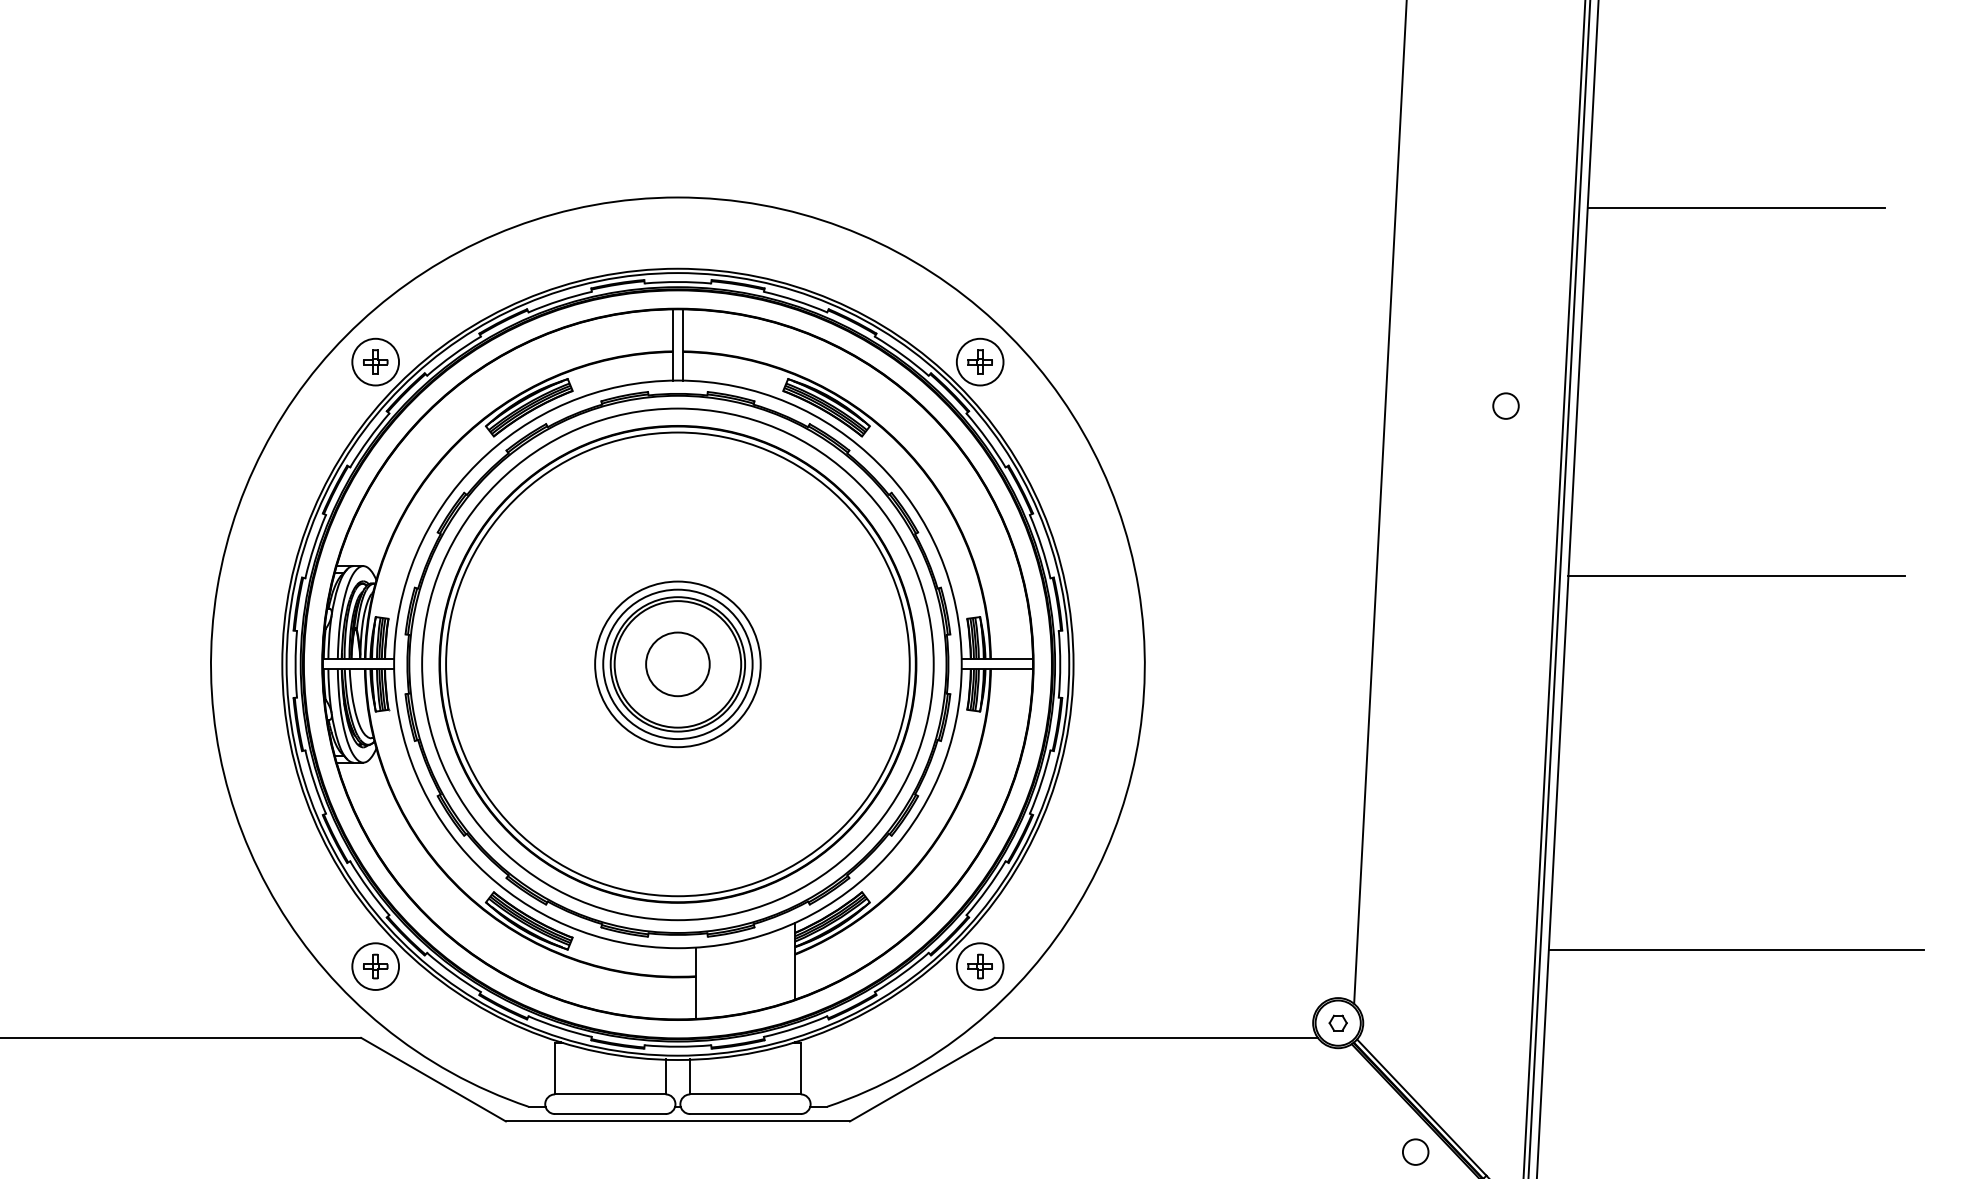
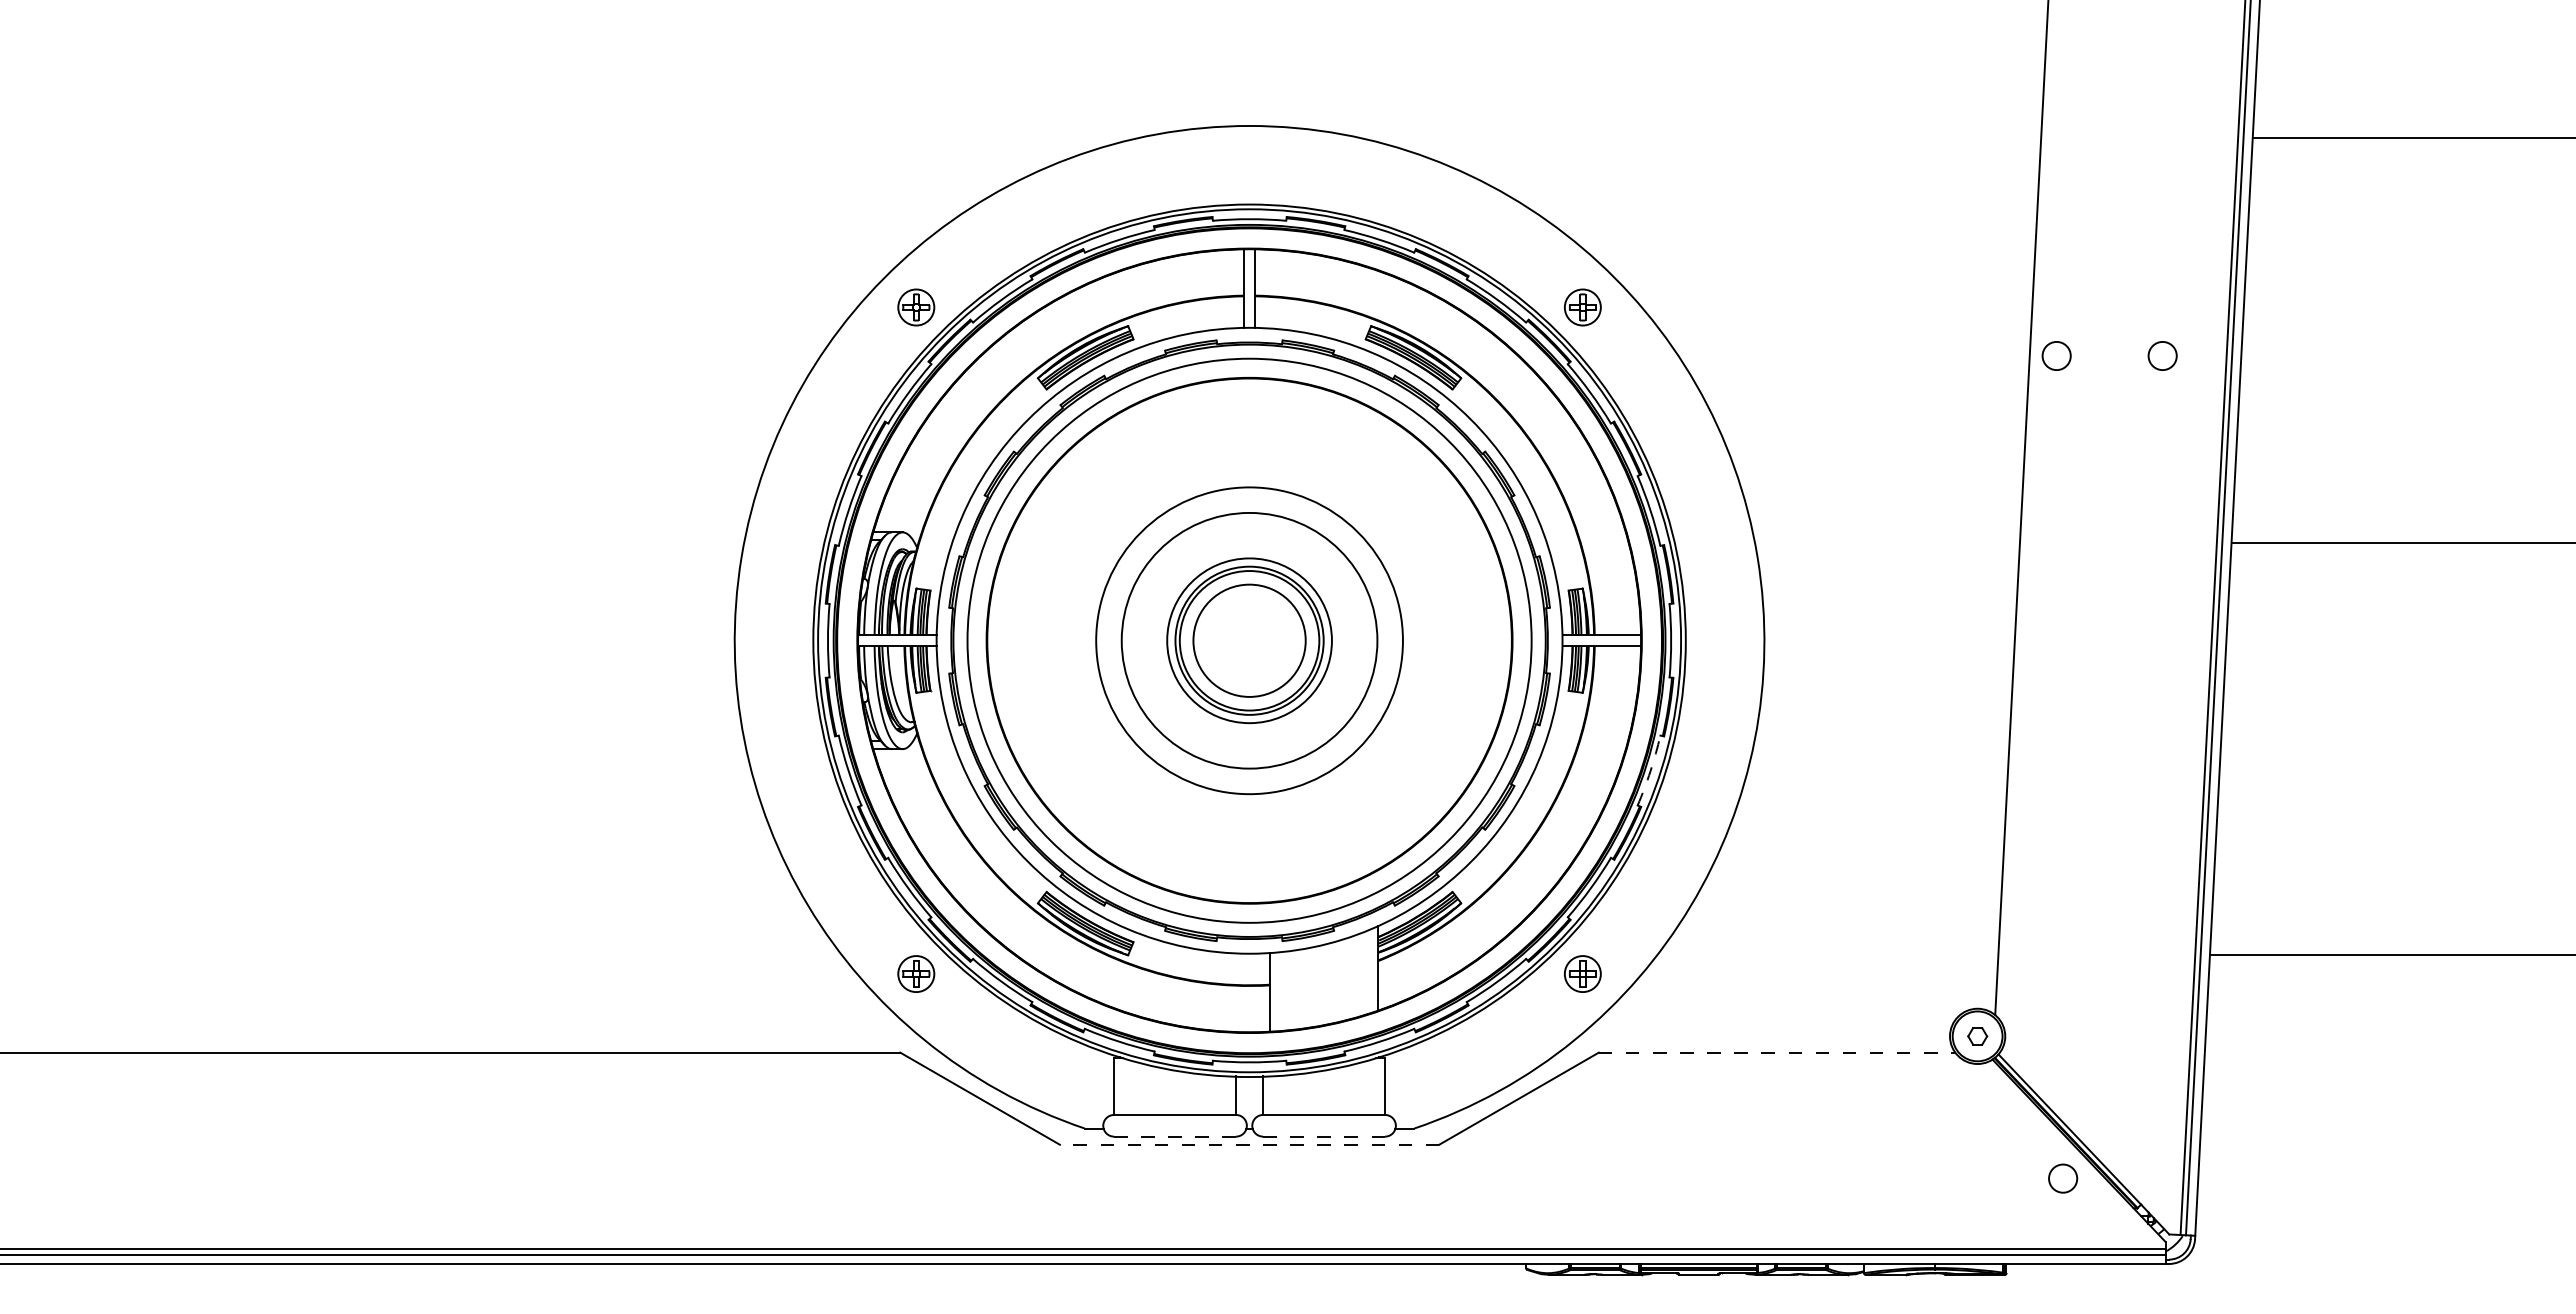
circle: (375, 362) -> (916, 307), size x0.7
circle: (979, 362) -> (1582, 307), size x0.7
circle: (1409, 405) -> (2056, 355), added
circle: (677, 664) -> (1249, 640), size x0.6
circle: (677, 664) -> (1249, 640), size x1.4
circle: (677, 664) -> (1249, 640), size x1.6
arc: (1041, 782) -> (1650, 771), solid -> dashed
circle: (375, 966) -> (916, 973), size x0.7
circle: (979, 966) -> (1582, 973), size x0.7
line: (1156, 1037) -> (1777, 1052), solid -> dashed
line: (610, 1113) -> (1175, 1136), solid -> dashed
line: (745, 1113) -> (1324, 1136), solid -> dashed
line: (677, 1121) -> (1249, 1144), solid -> dashed

